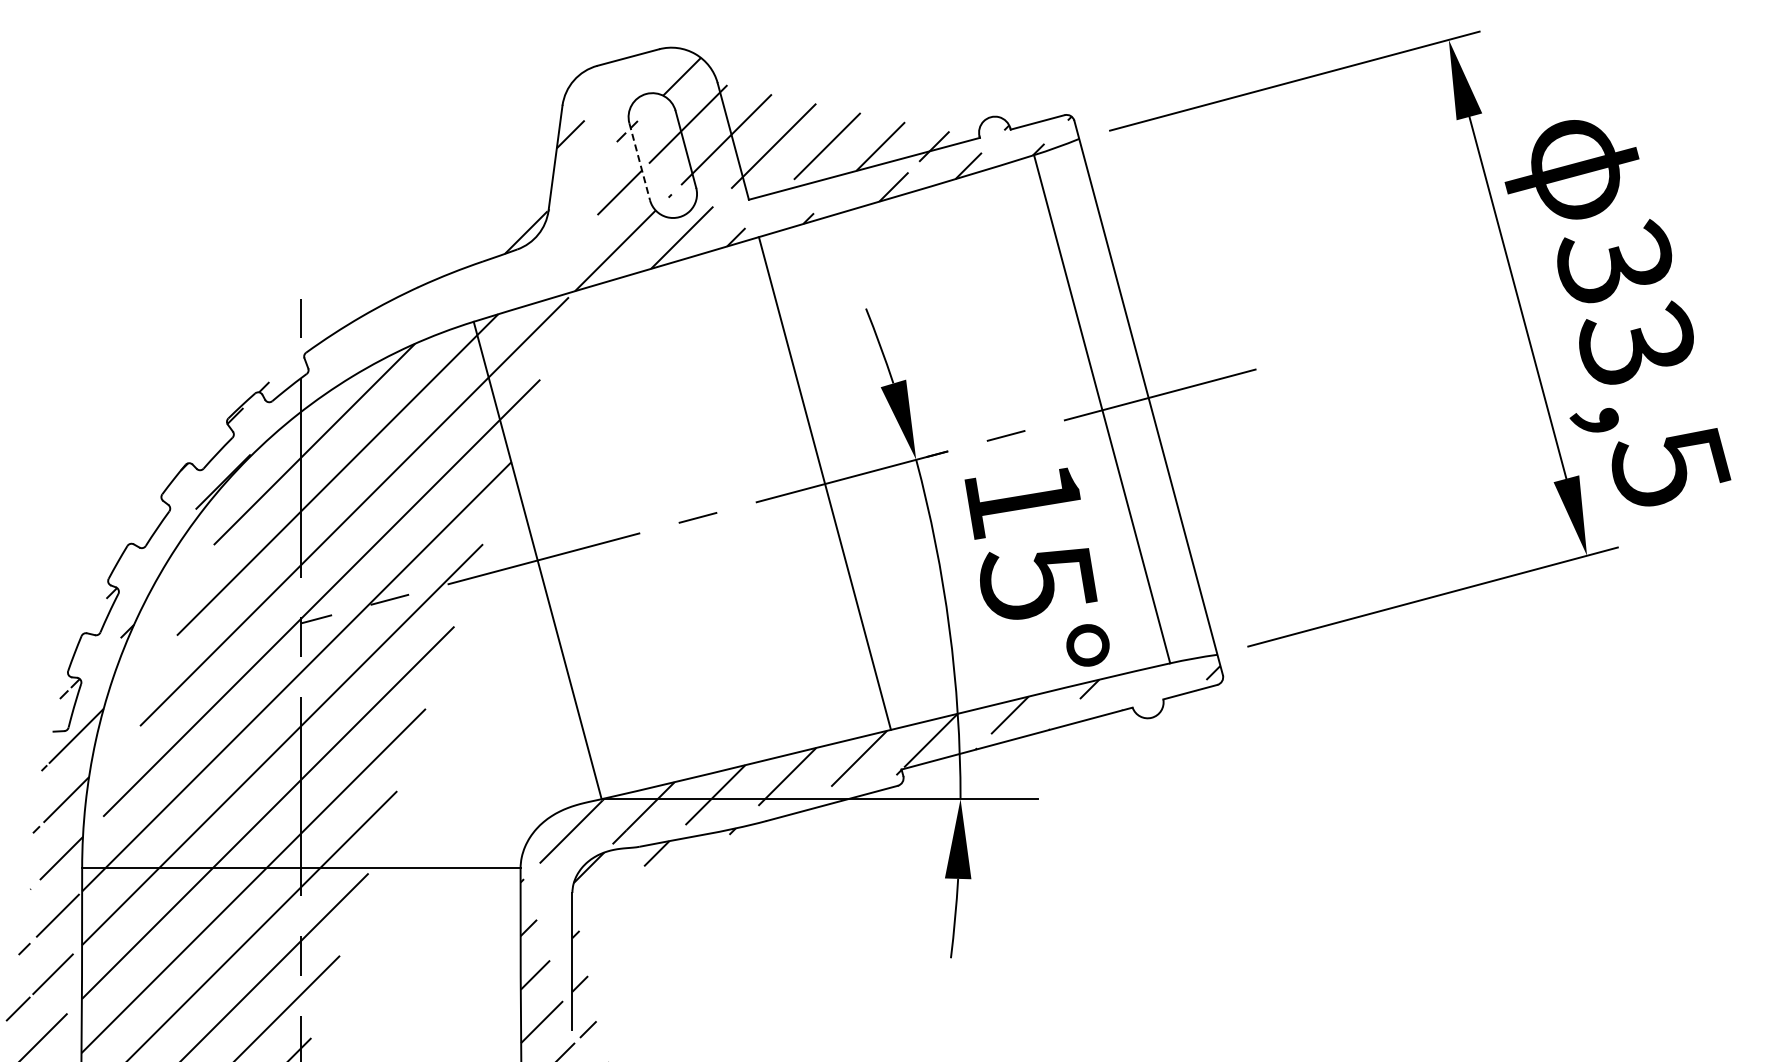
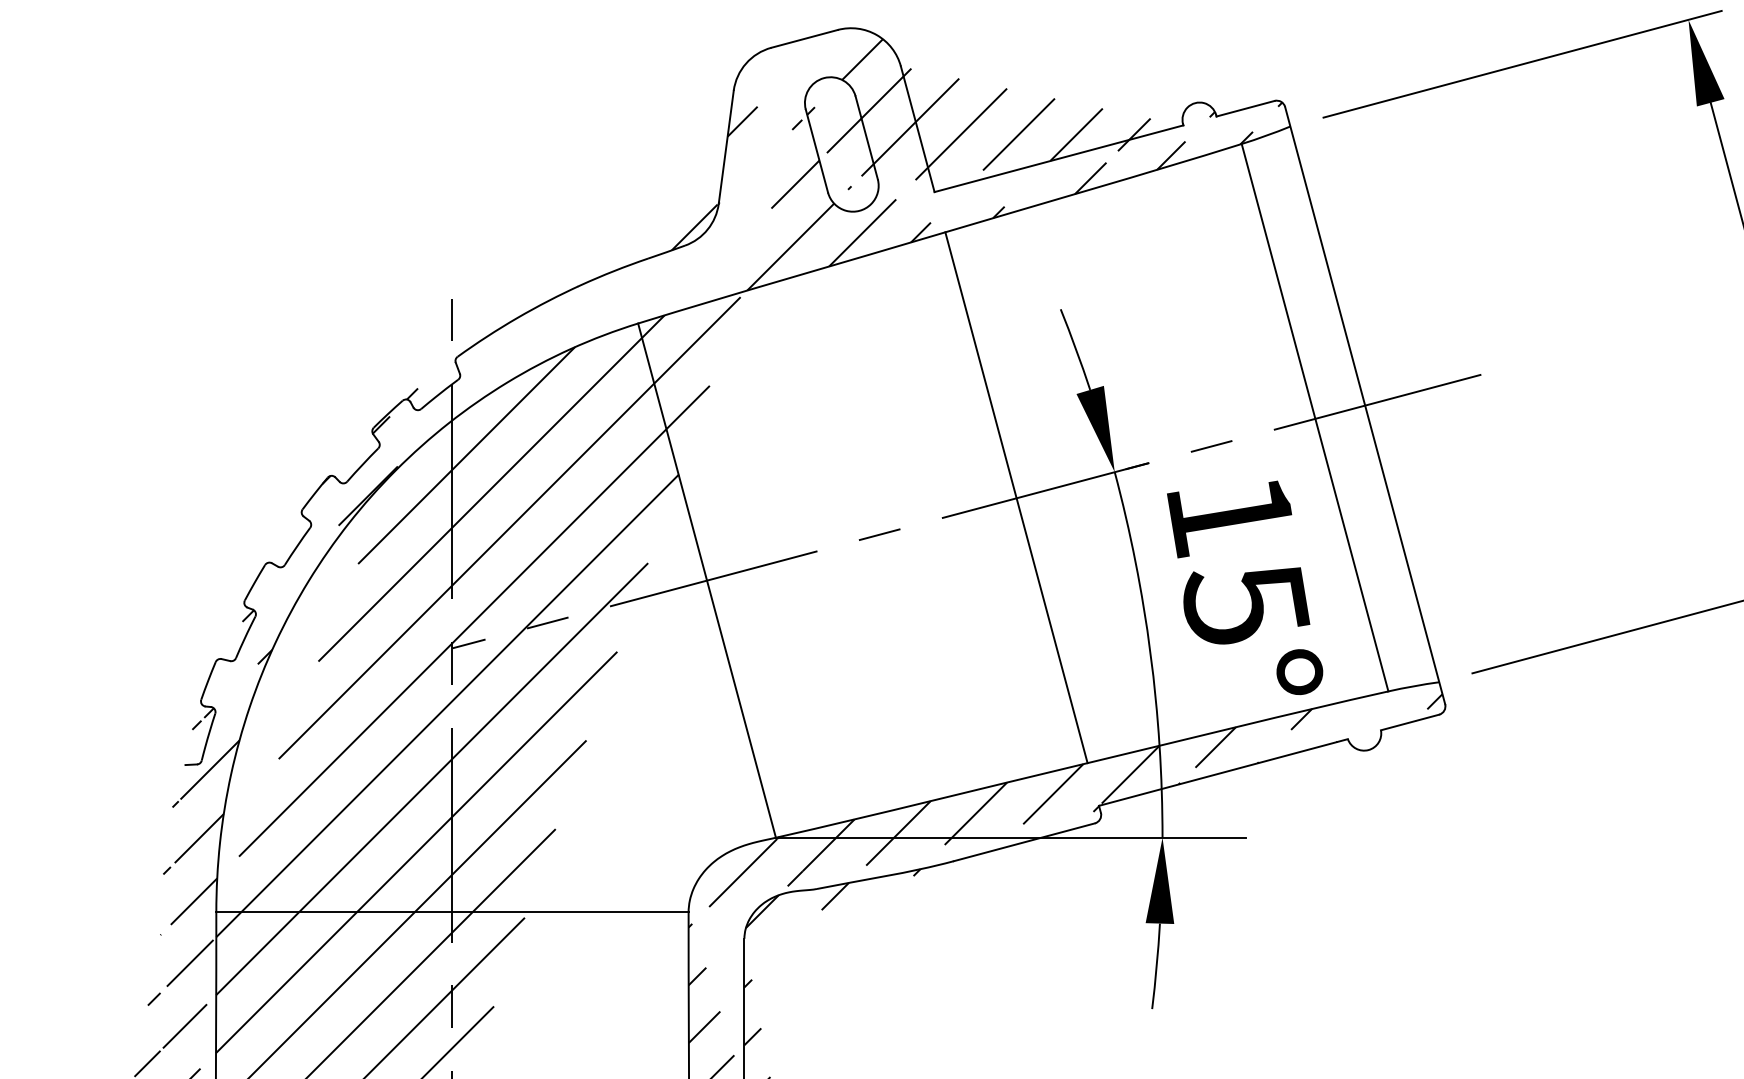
line: (639, 161) -> (816, 150), dashed -> solid

